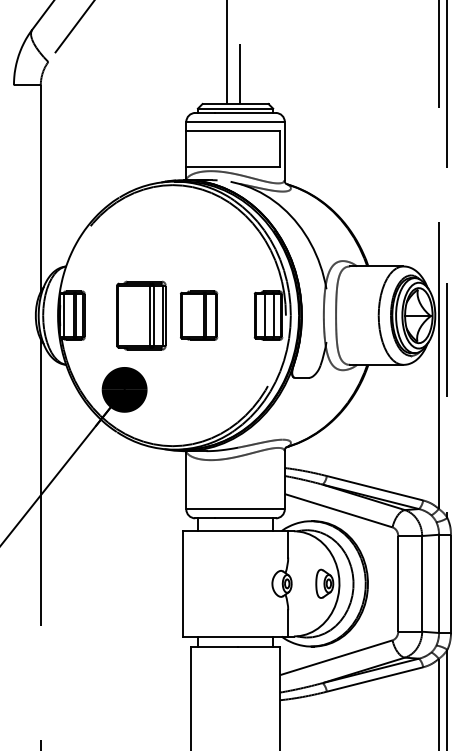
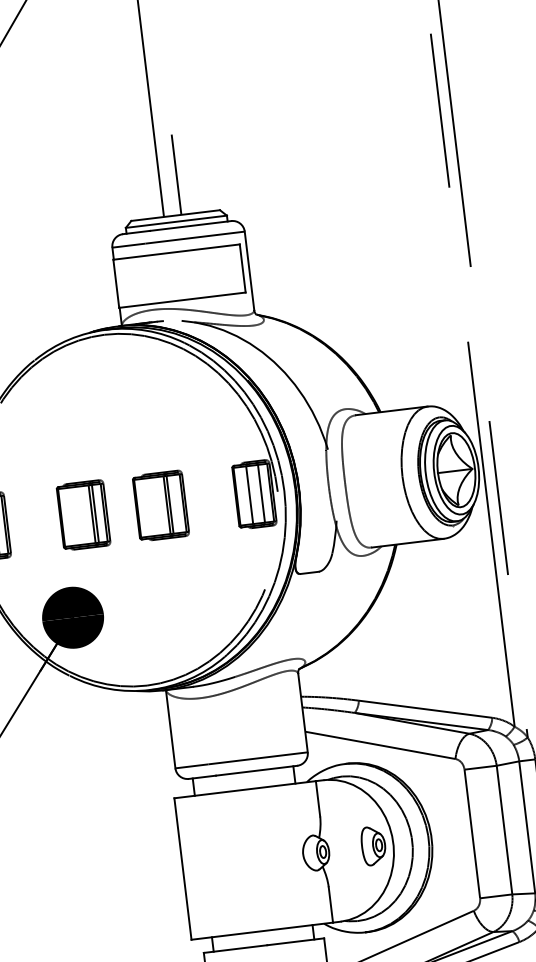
part: (141, 315) -> (83, 515), size x0.71

